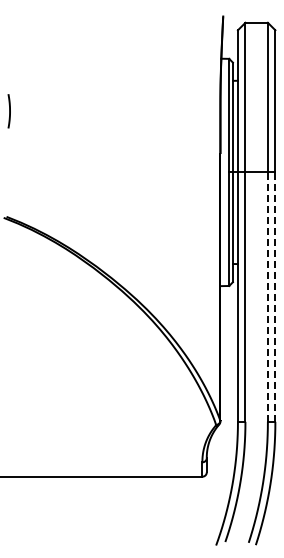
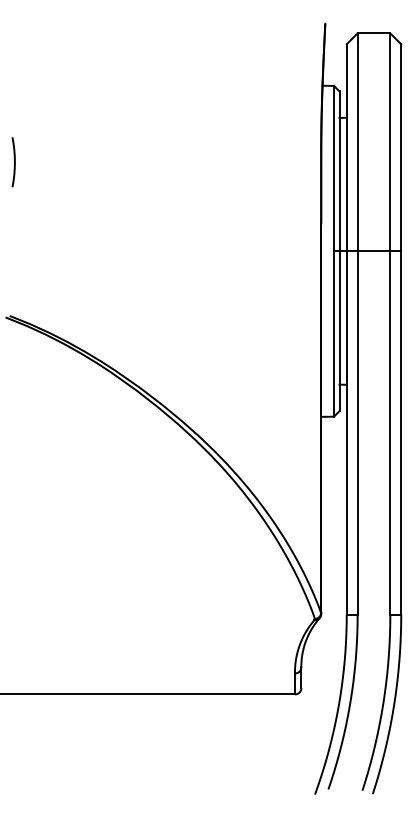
line: (267, 297) -> (389, 433), dashed -> solid
line: (275, 297) -> (401, 433), dashed -> solid

